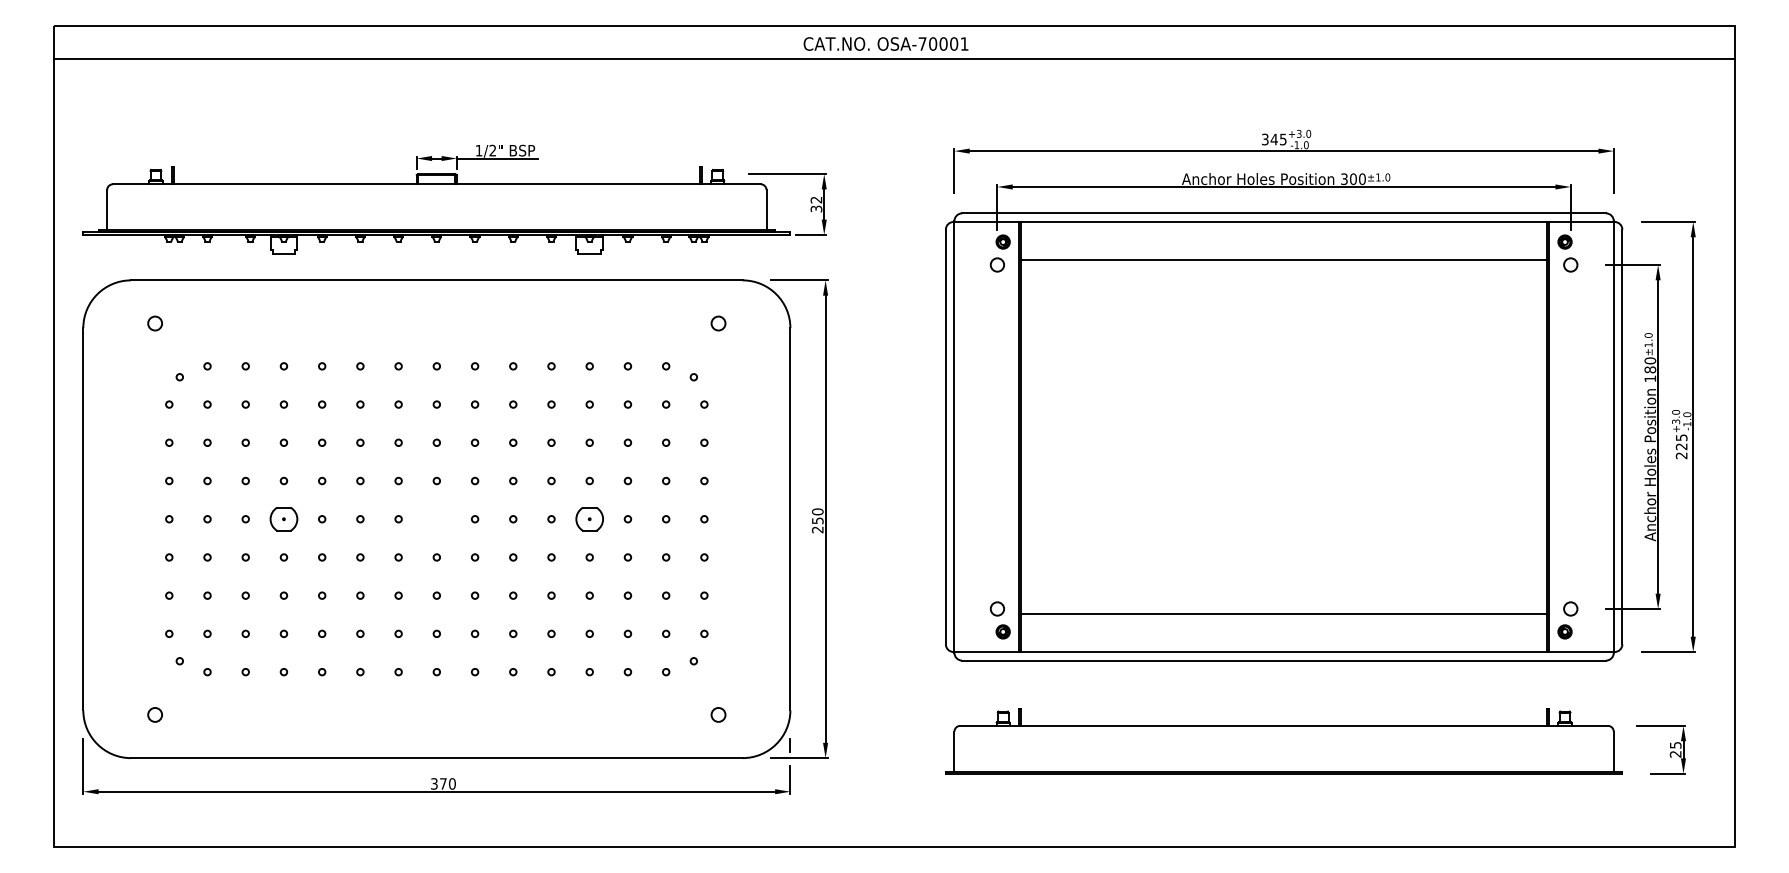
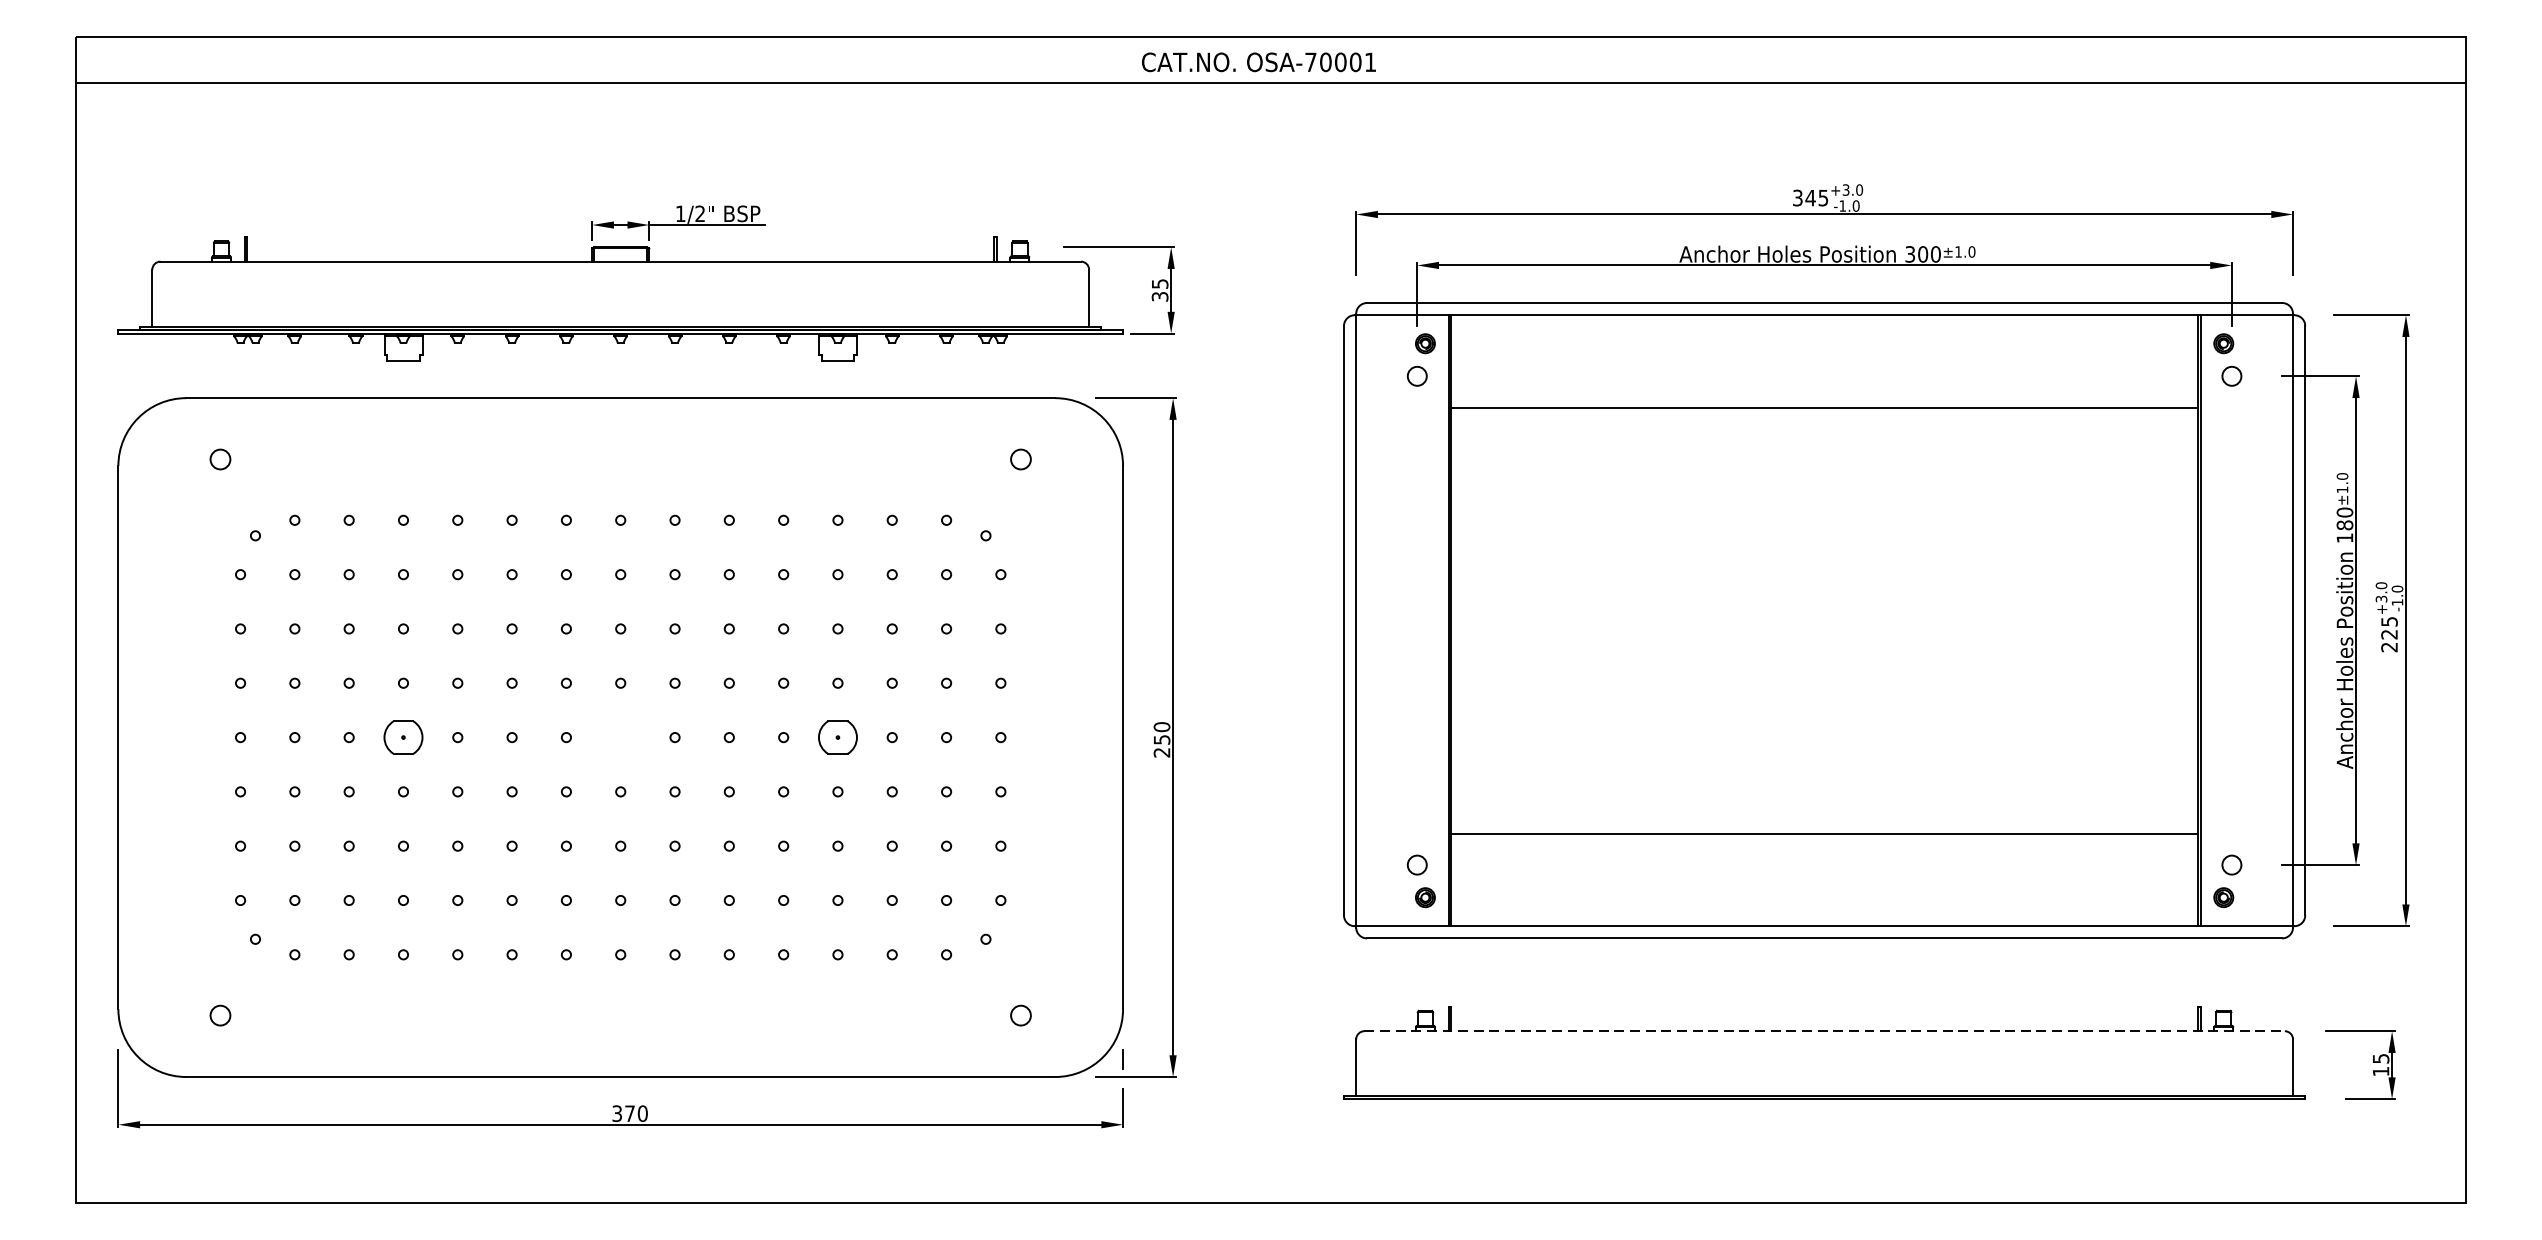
text: (816, 199) -> (1160, 283), 32 -> 35
line: (1283, 260) -> (1823, 408), moved
line: (1283, 613) -> (1823, 833), moved
line: (1284, 725) -> (1825, 1030), solid -> dashed
text: (1675, 754) -> (2380, 1071), 25 -> 15

